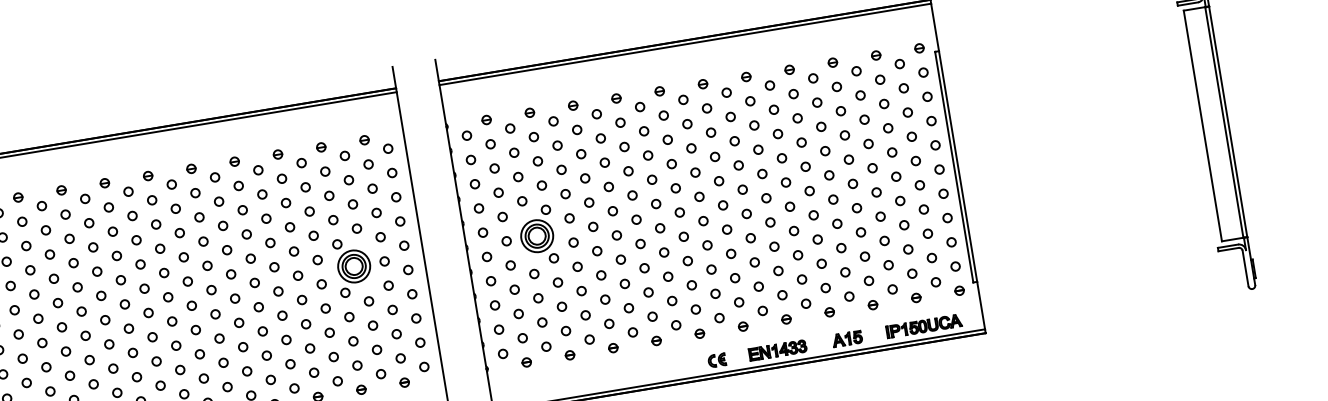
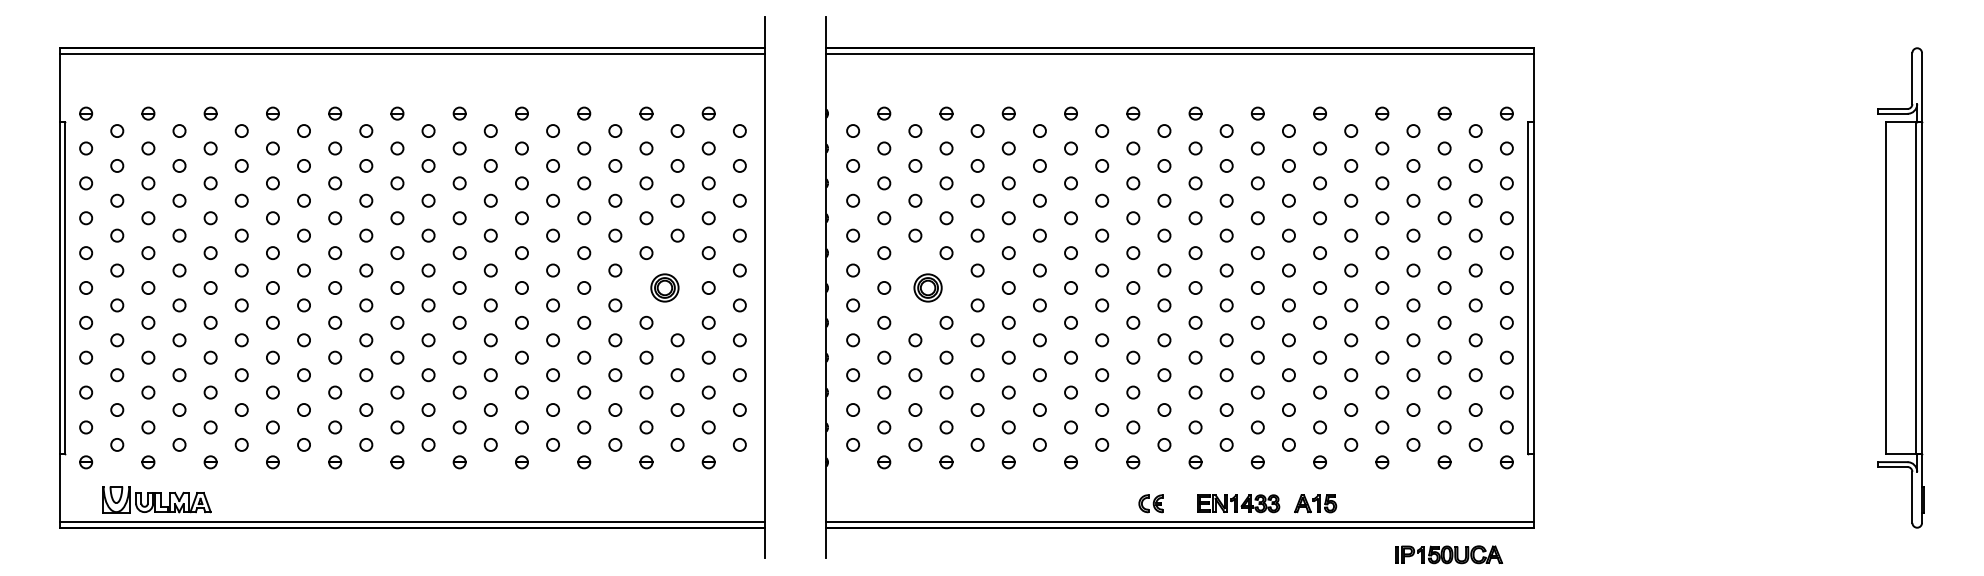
part: (536, 235) -> (927, 287), size x0.6
part: (353, 266) -> (664, 287), size x0.6
part: (924, 326) -> (1449, 554), moved
part: (847, 338) -> (1315, 503), moved

